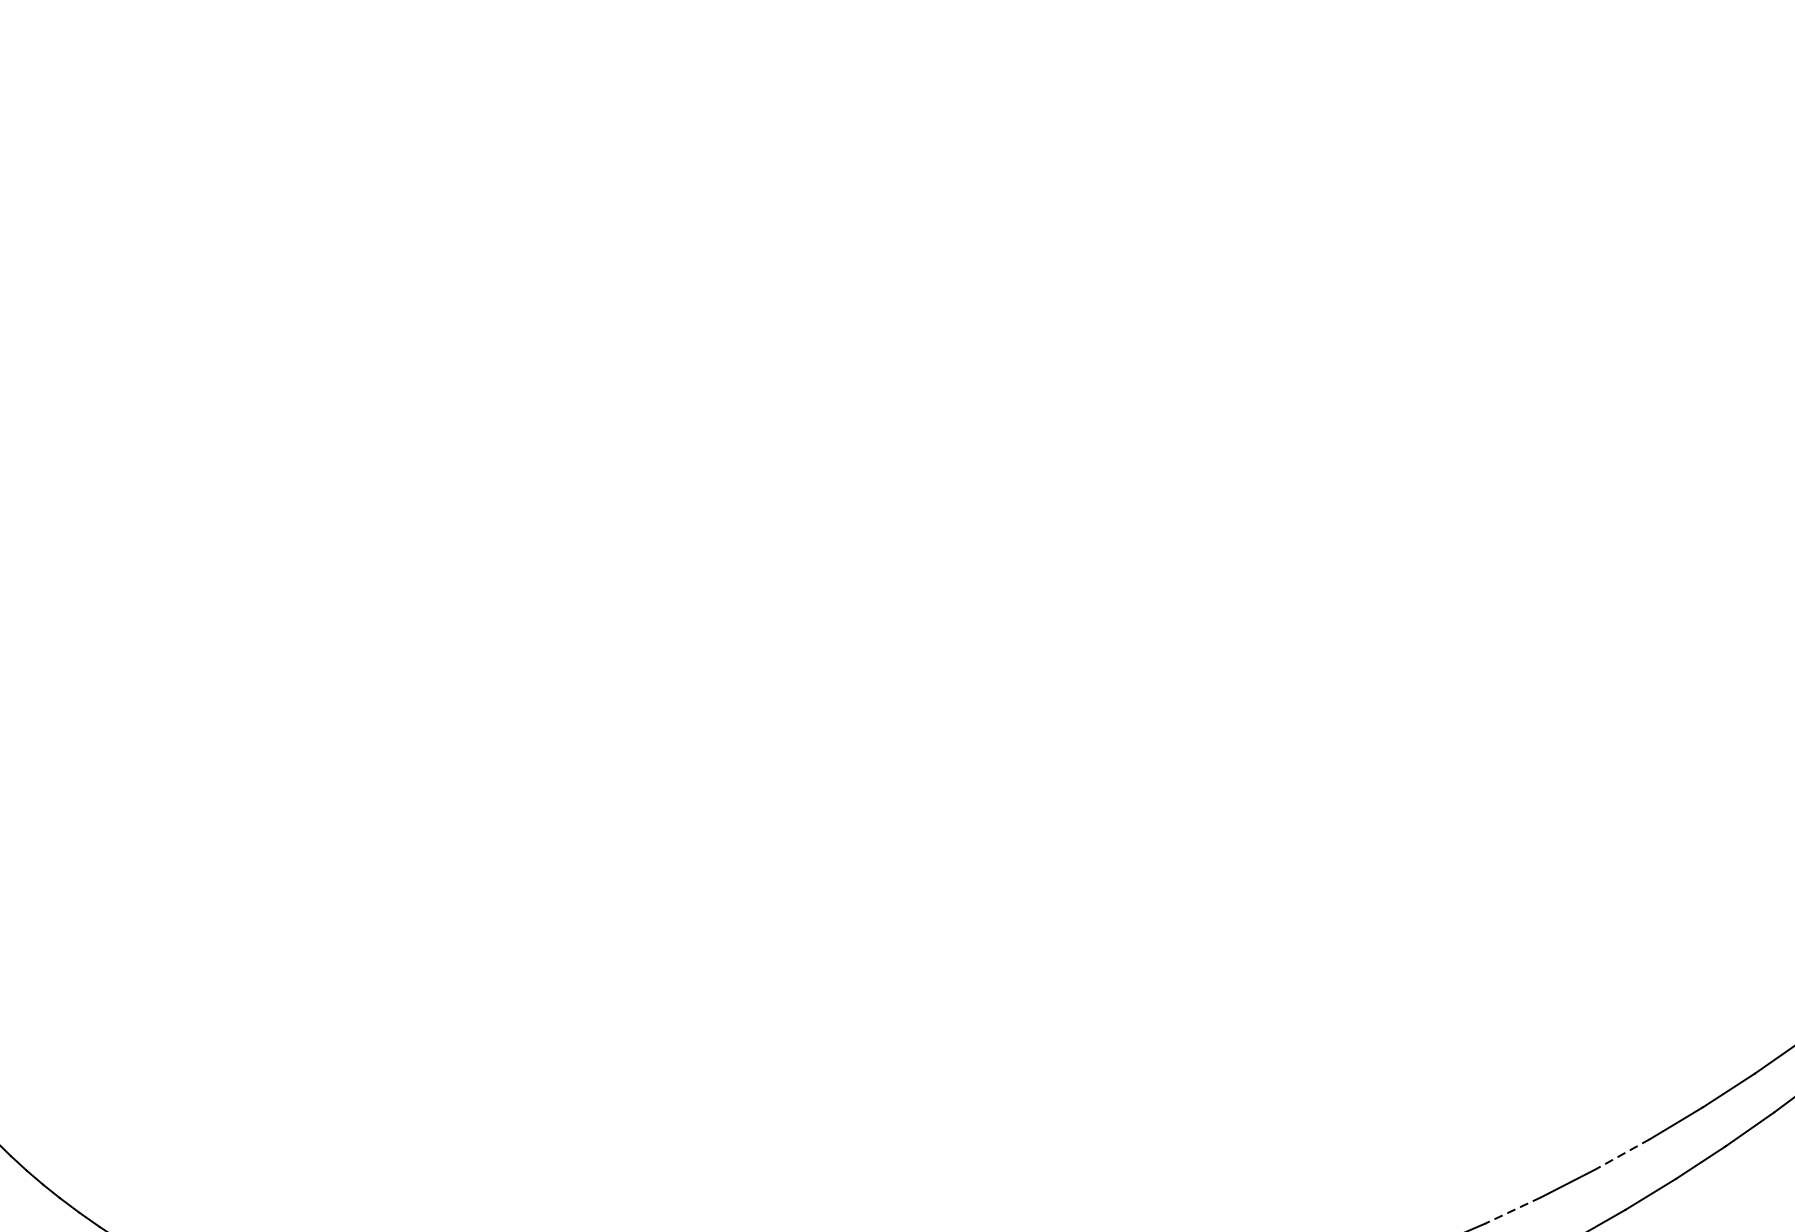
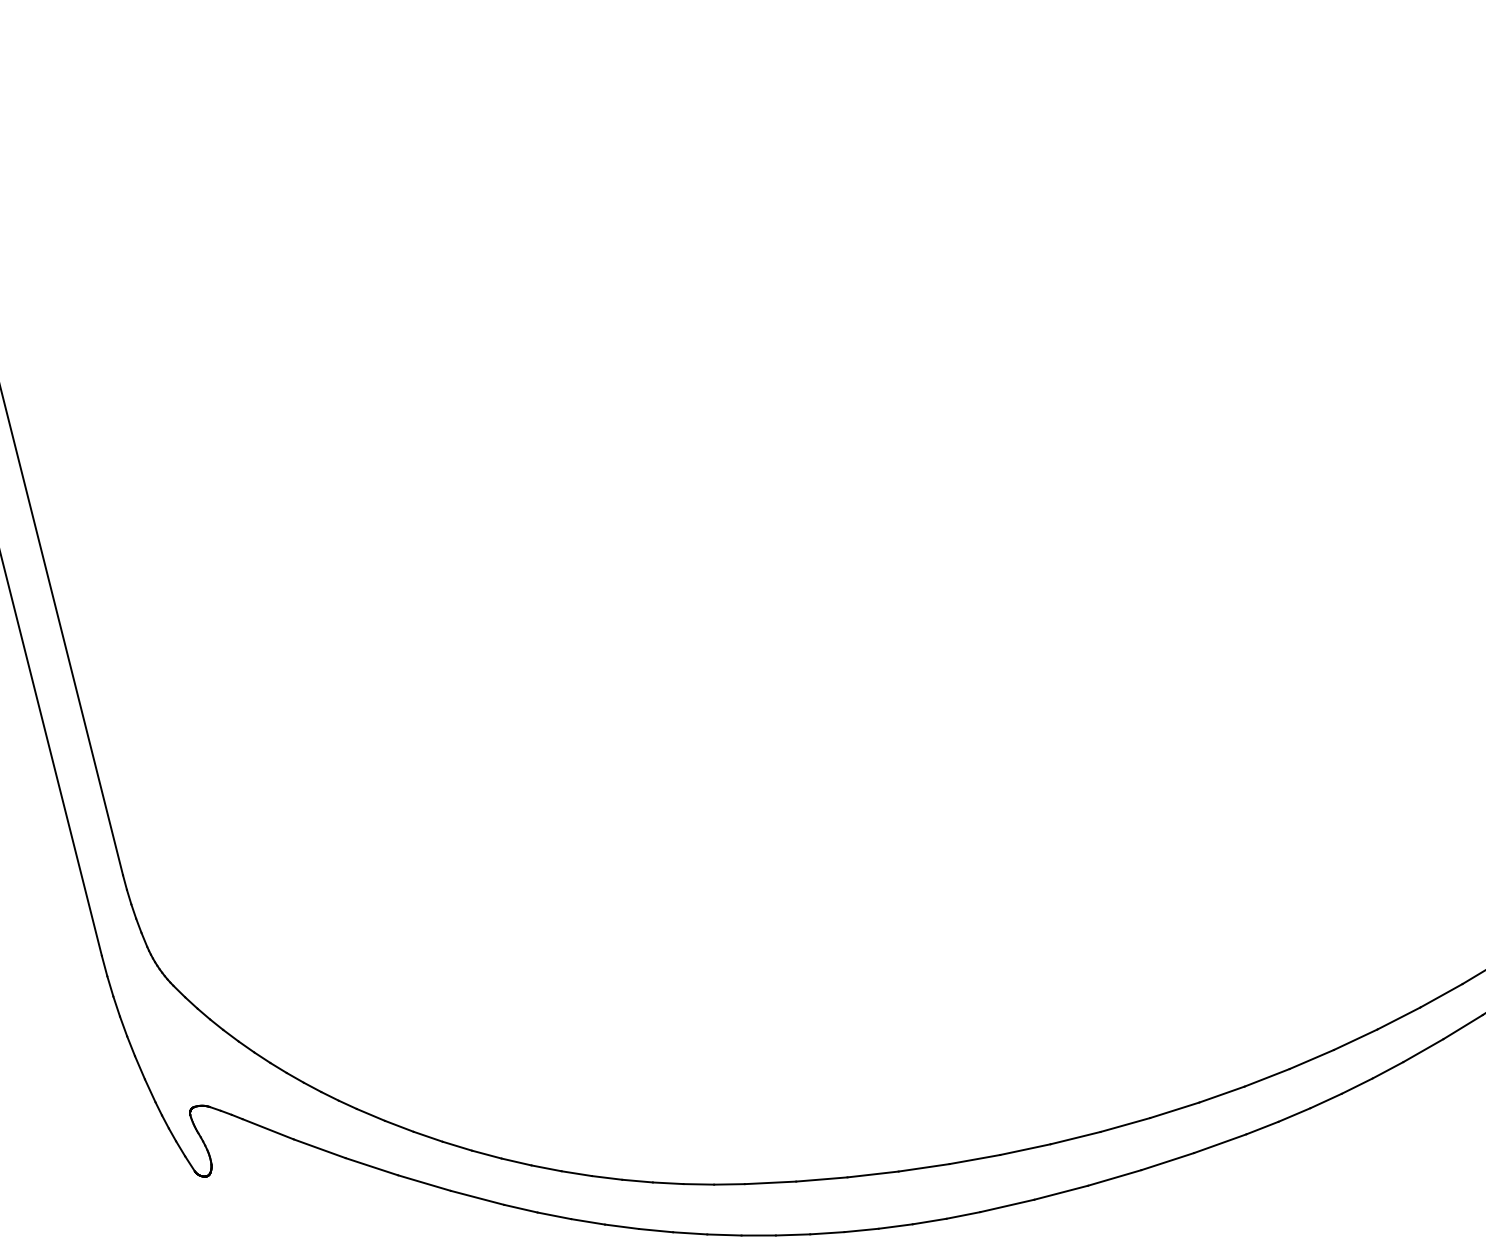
line: (1622, 1153) -> (1441, 995), dashed -> solid
line: (1512, 1210) -> (1355, 1039), dashed -> solid

